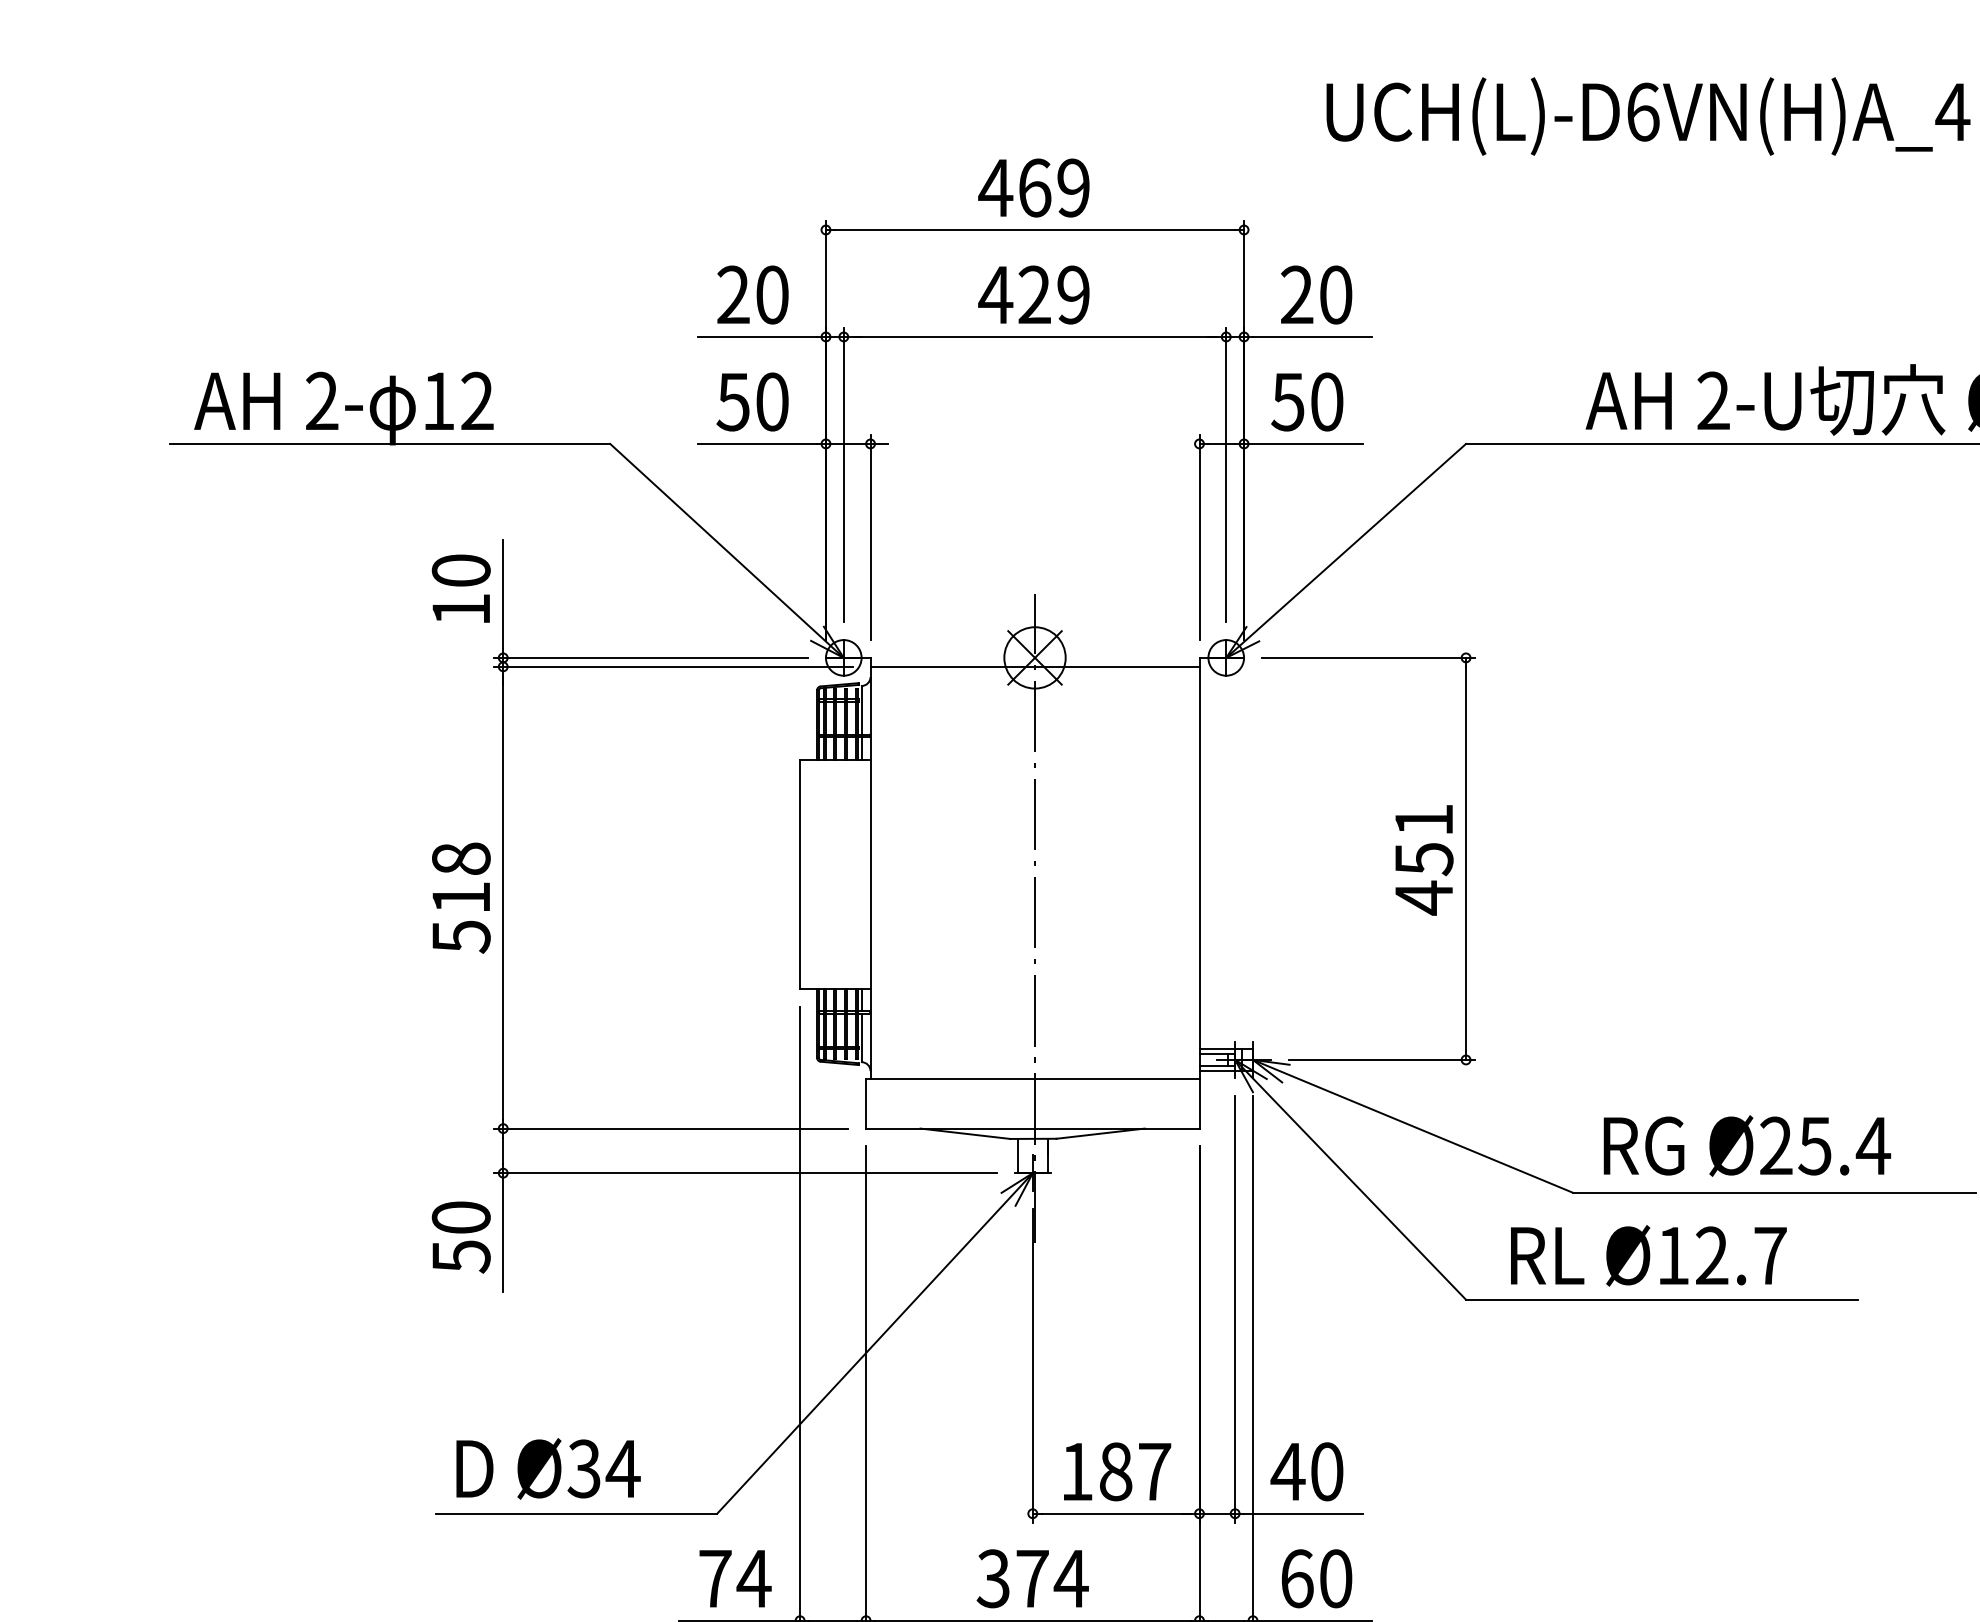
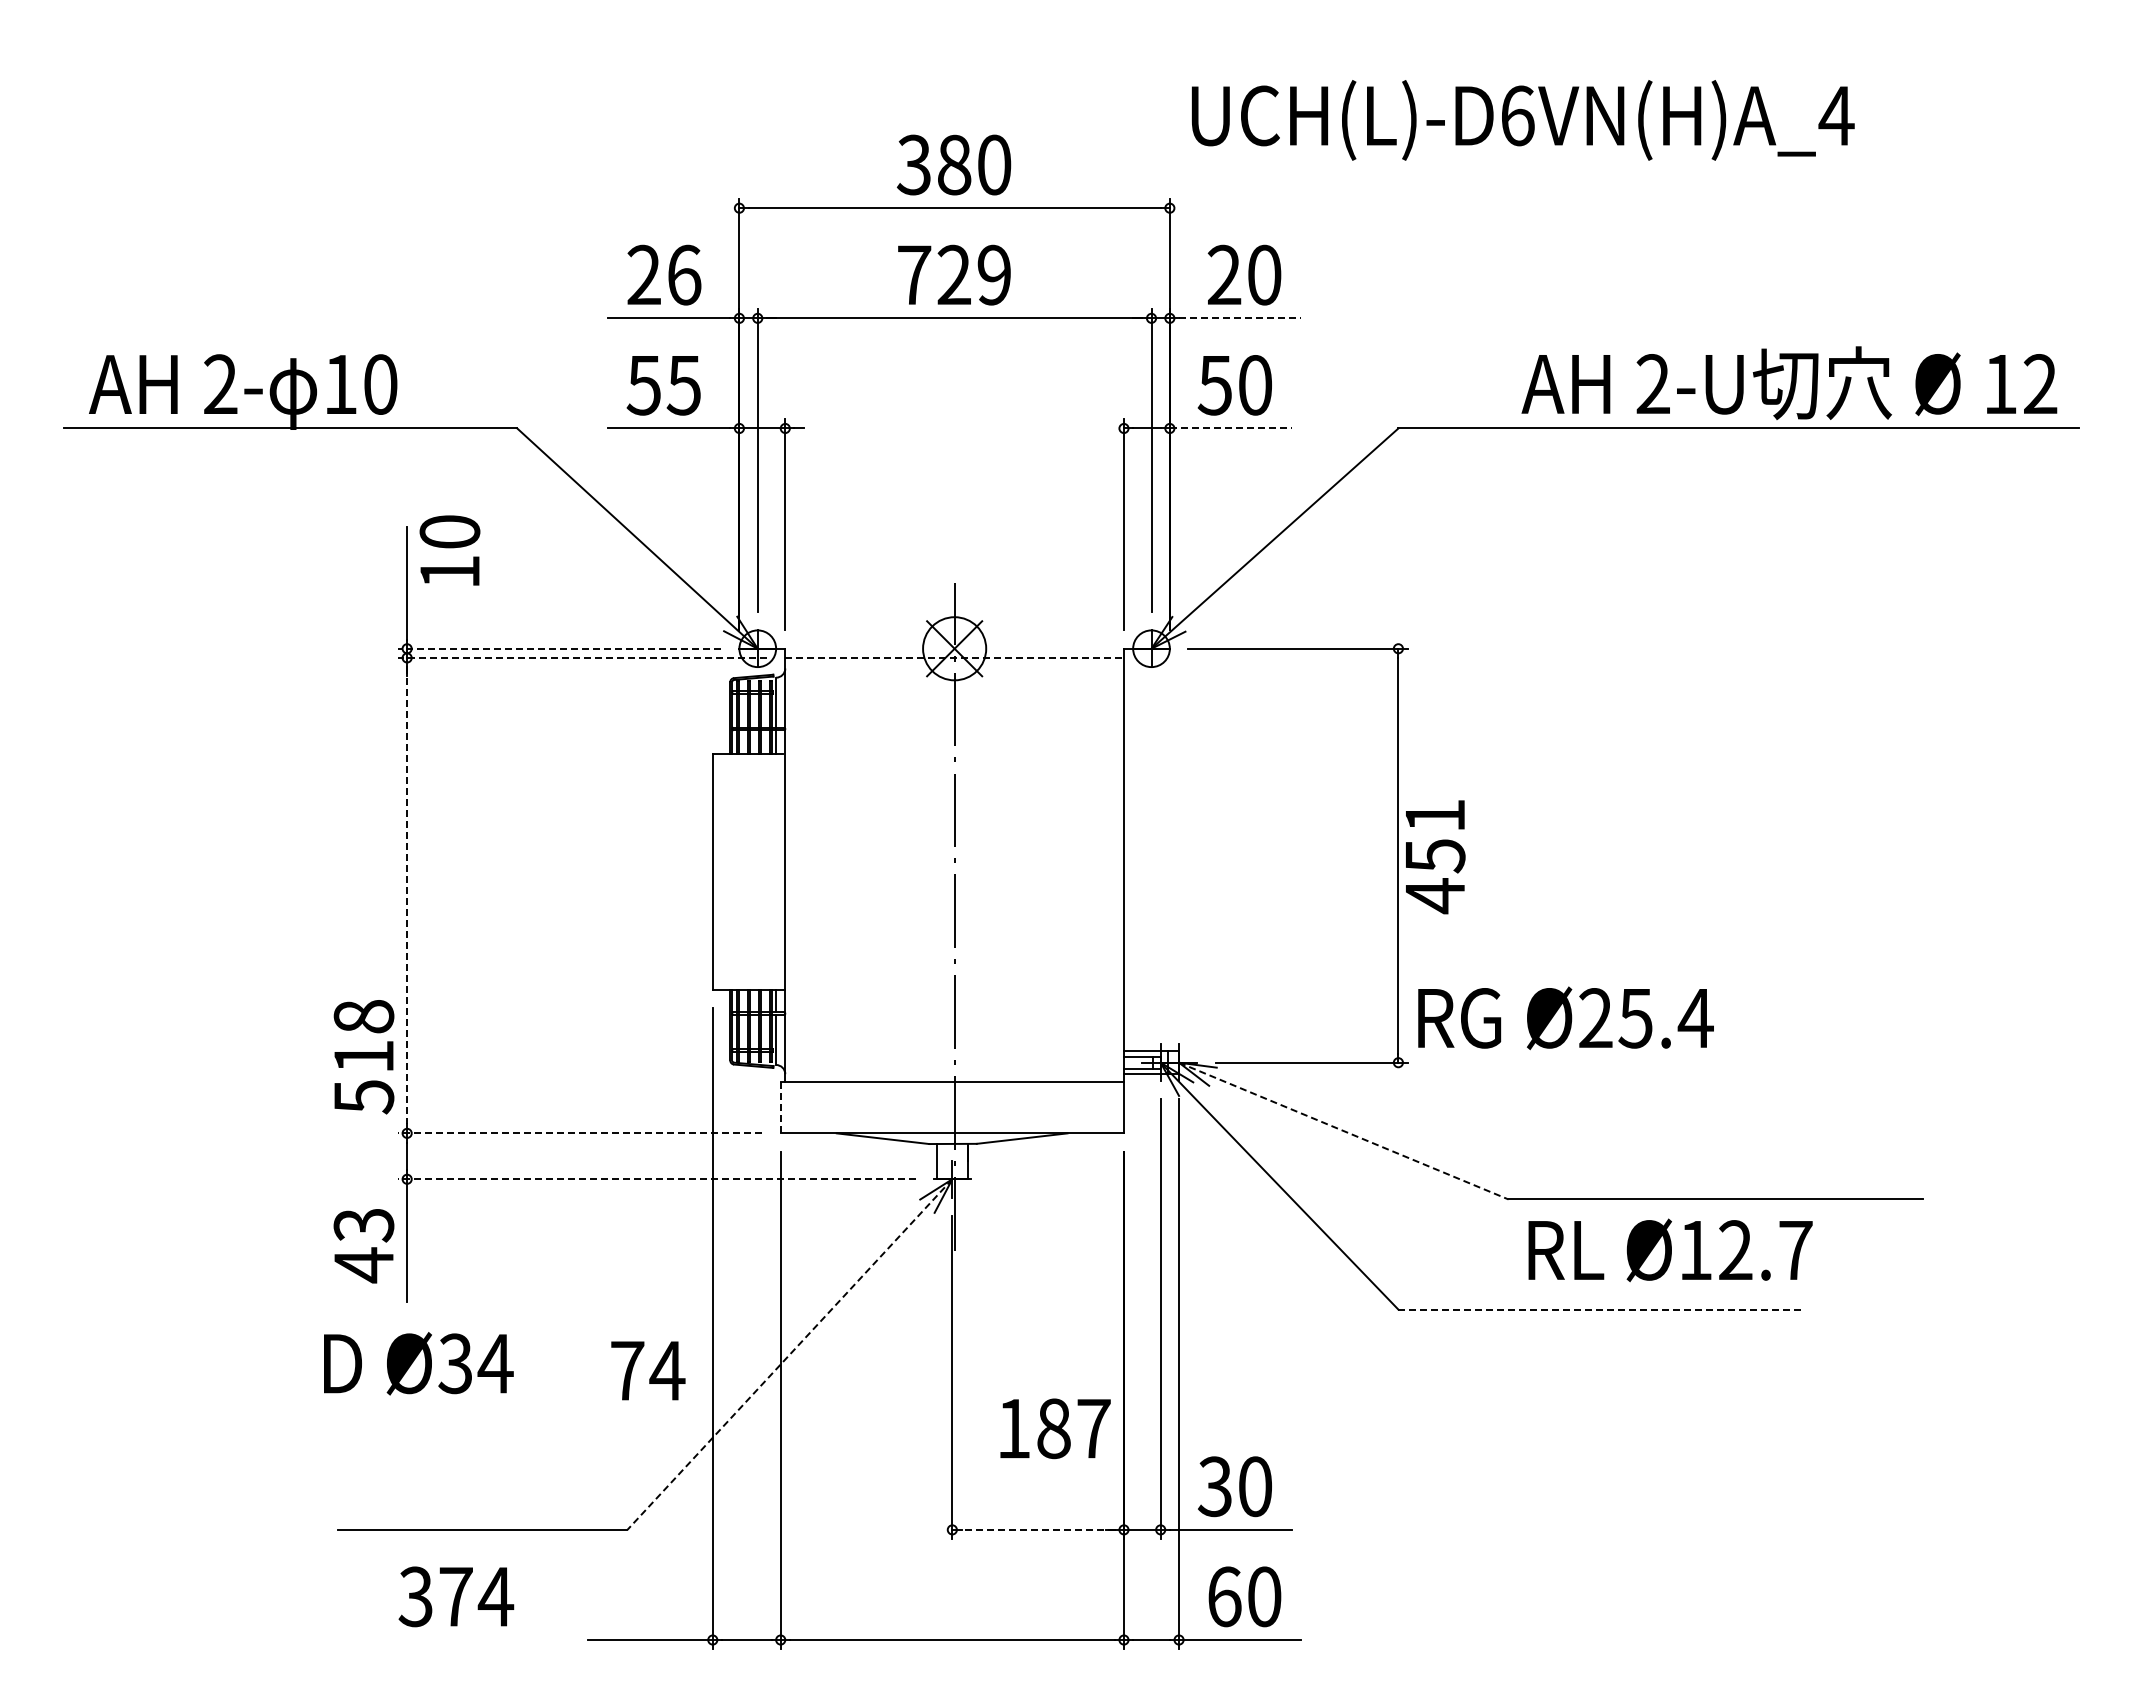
text: (1647, 116) -> (1522, 120), moved
text: (1033, 187) -> (953, 164), 469 -> 380
text: (772, 294) -> (684, 274), 20 -> 26
text: (996, 294) -> (914, 274), 429 -> 729
line: (1312, 337) -> (1240, 318), solid -> dashed
text: (477, 401) -> (380, 384), 12 -> 10
text: (771, 402) -> (683, 385), 50 -> 55
line: (1303, 443) -> (1231, 428), solid -> dashed
text: (460, 588) -> (449, 550), moved
line: (651, 657) -> (559, 648), solid -> dashed
line: (672, 666) -> (581, 657), solid -> dashed
line: (1035, 666) -> (955, 657), solid -> dashed
text: (1424, 860) -> (1435, 857), moved
line: (503, 897) -> (407, 895), solid -> dashed
text: (460, 898) -> (363, 1057), moved
line: (865, 1103) -> (780, 1107), solid -> dashed
line: (1413, 1126) -> (1344, 1131), solid -> dashed
line: (670, 1128) -> (579, 1133), solid -> dashed
text: (1746, 1146) -> (1565, 1018), moved
line: (745, 1173) -> (656, 1179), solid -> dashed
text: (460, 1237) -> (363, 1245), 50 -> 43
text: (1648, 1255) -> (1670, 1250), moved
line: (1662, 1299) -> (1600, 1309), solid -> dashed
line: (874, 1343) -> (789, 1354), solid -> dashed
text: (548, 1468) -> (418, 1363), moved
text: (1117, 1471) -> (1055, 1428), moved
text: (1288, 1471) -> (1215, 1486), 40 -> 30
line: (1116, 1513) -> (1038, 1529), solid -> dashed
text: (735, 1578) -> (648, 1370), moved
text: (1032, 1578) -> (456, 1596), moved

